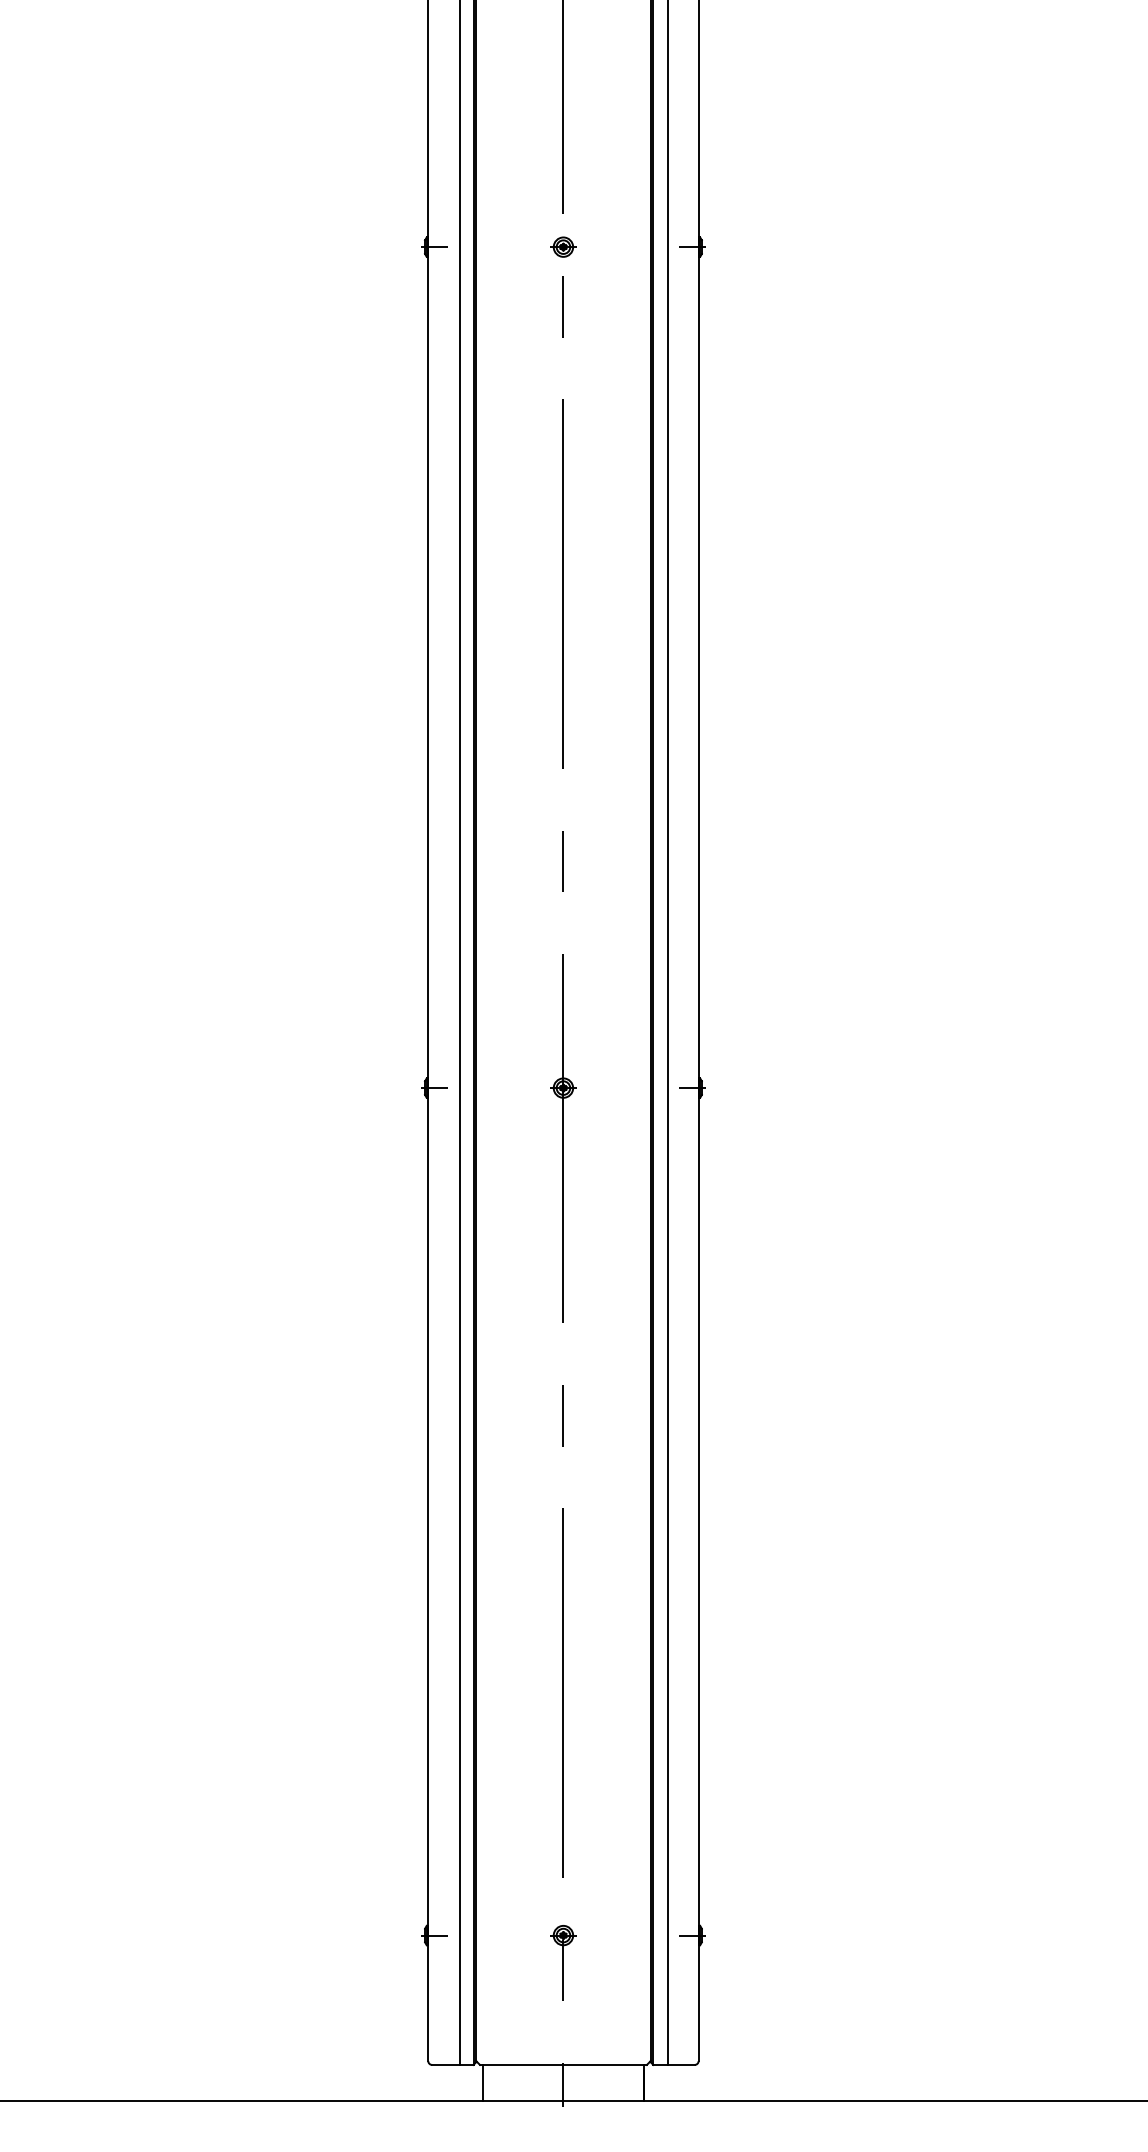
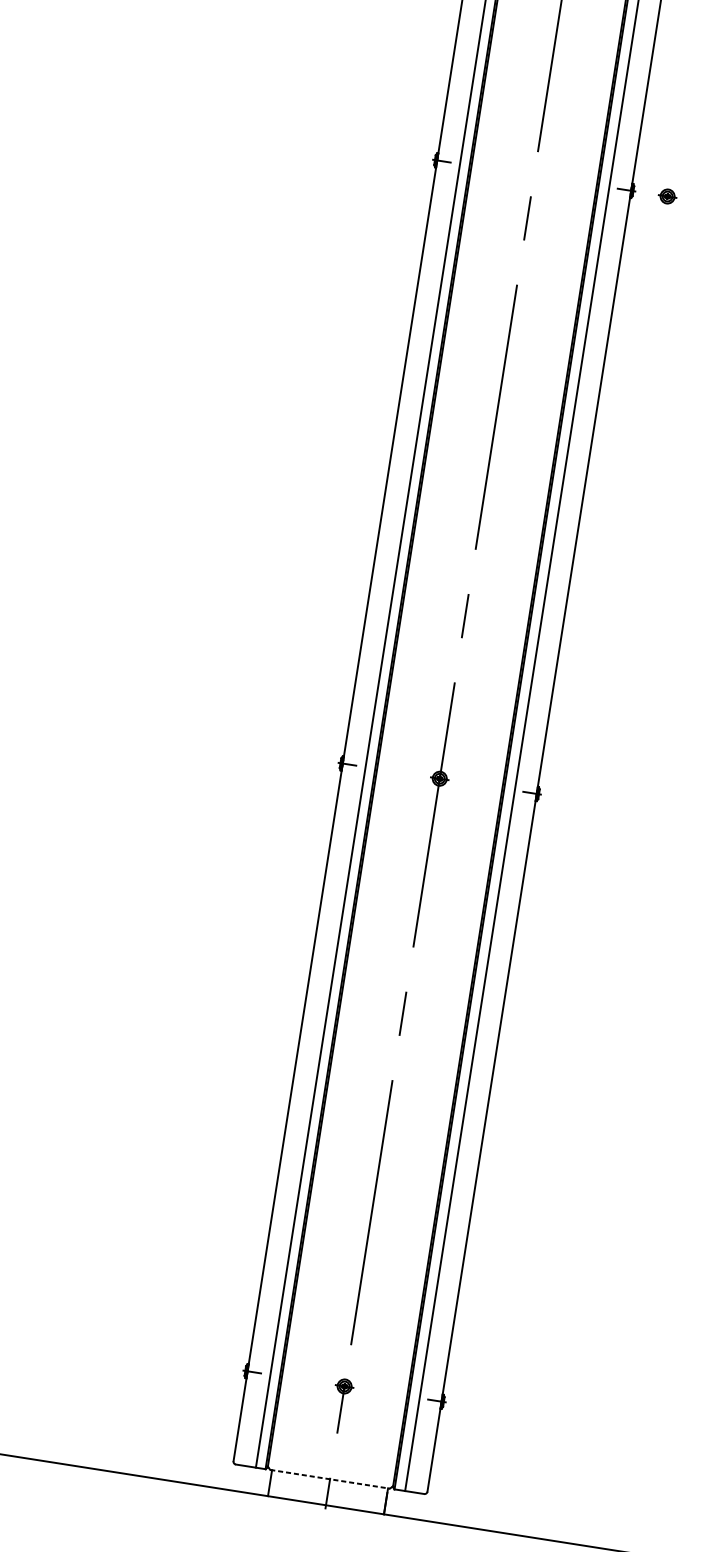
part: (563, 246) -> (667, 196), moved
line: (563, 2064) -> (330, 1478), solid -> dashed

